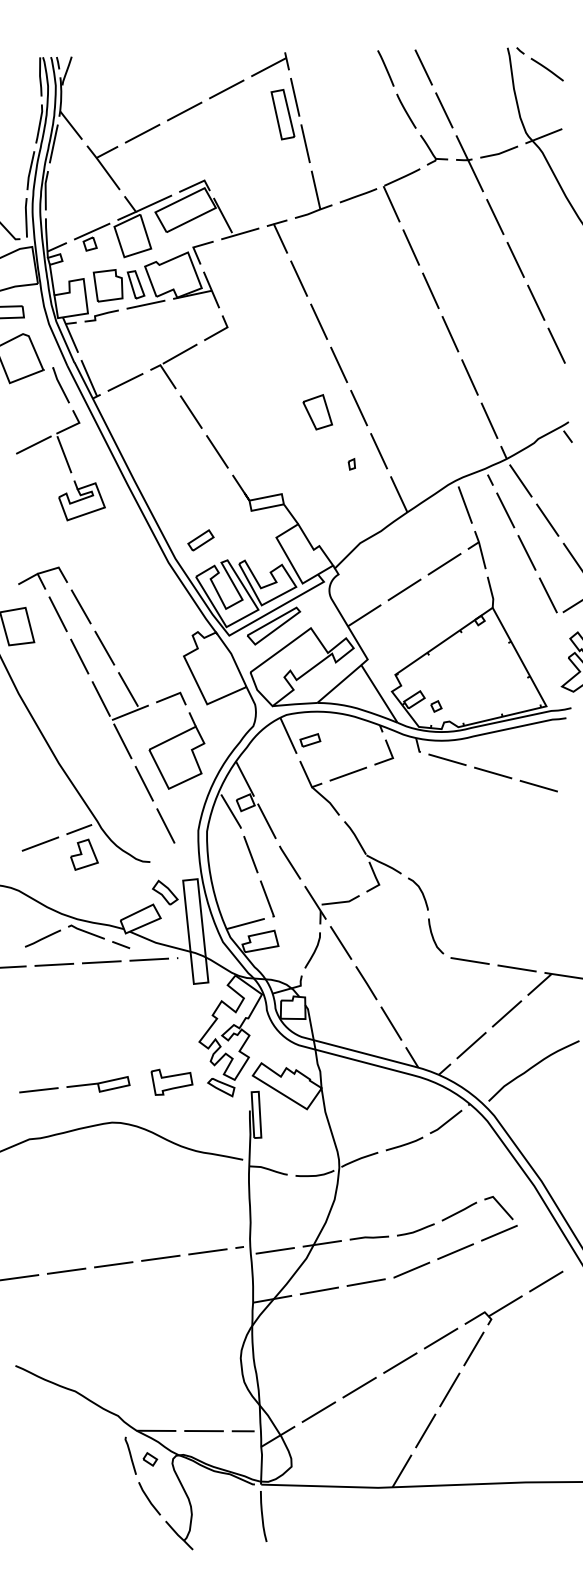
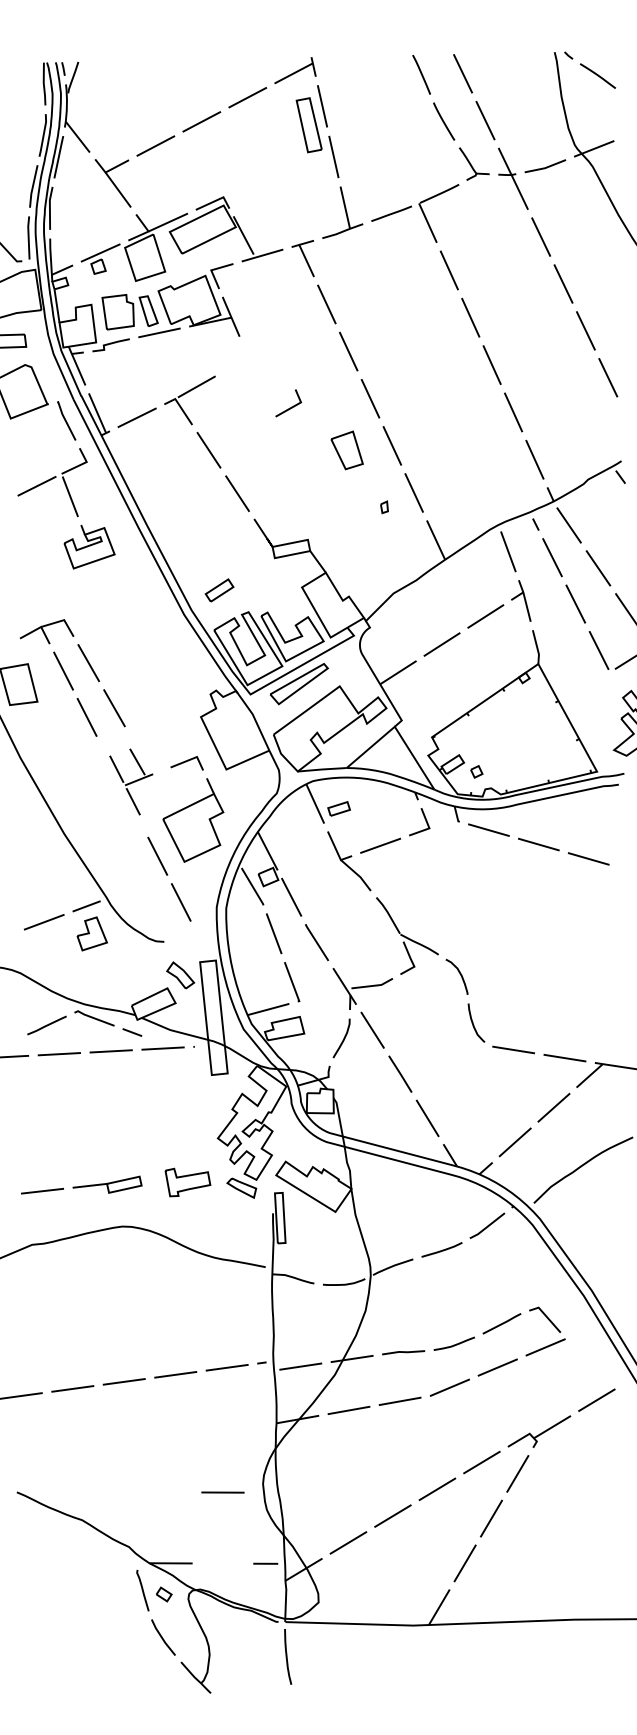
line: (217, 331) -> (290, 406), moved
part: (119, 715) -> (130, 781), size x0.7
line: (203, 1431) -> (222, 1493), moved

